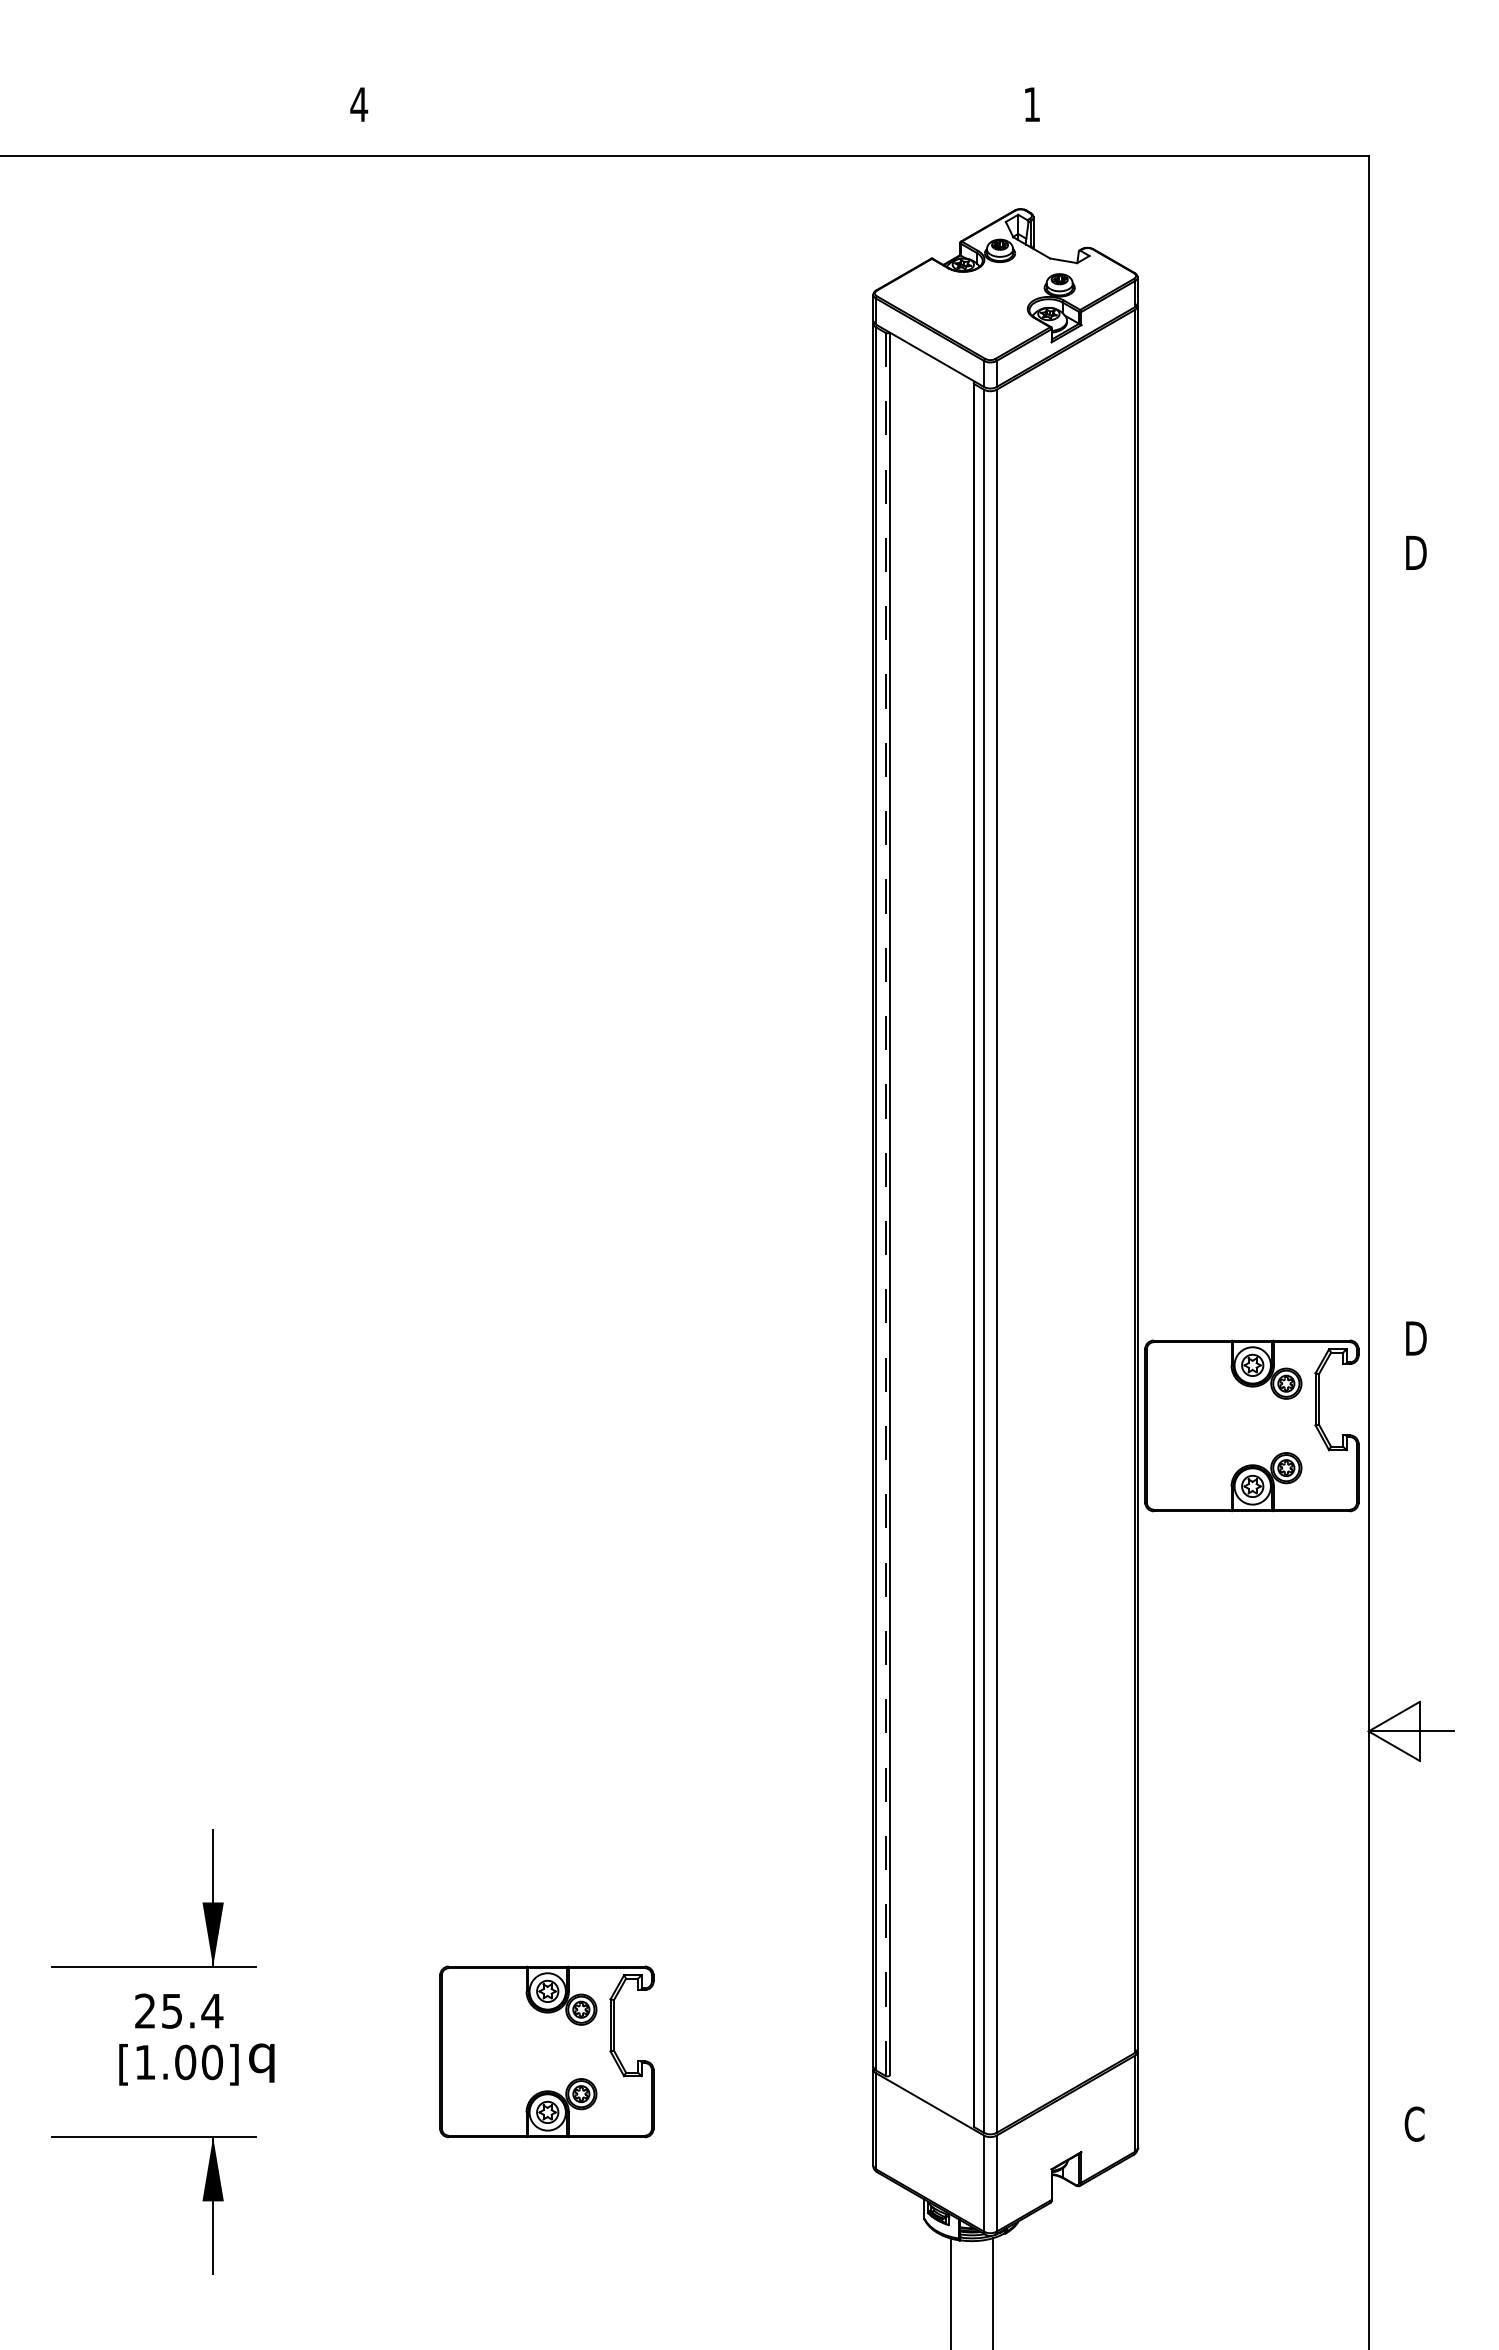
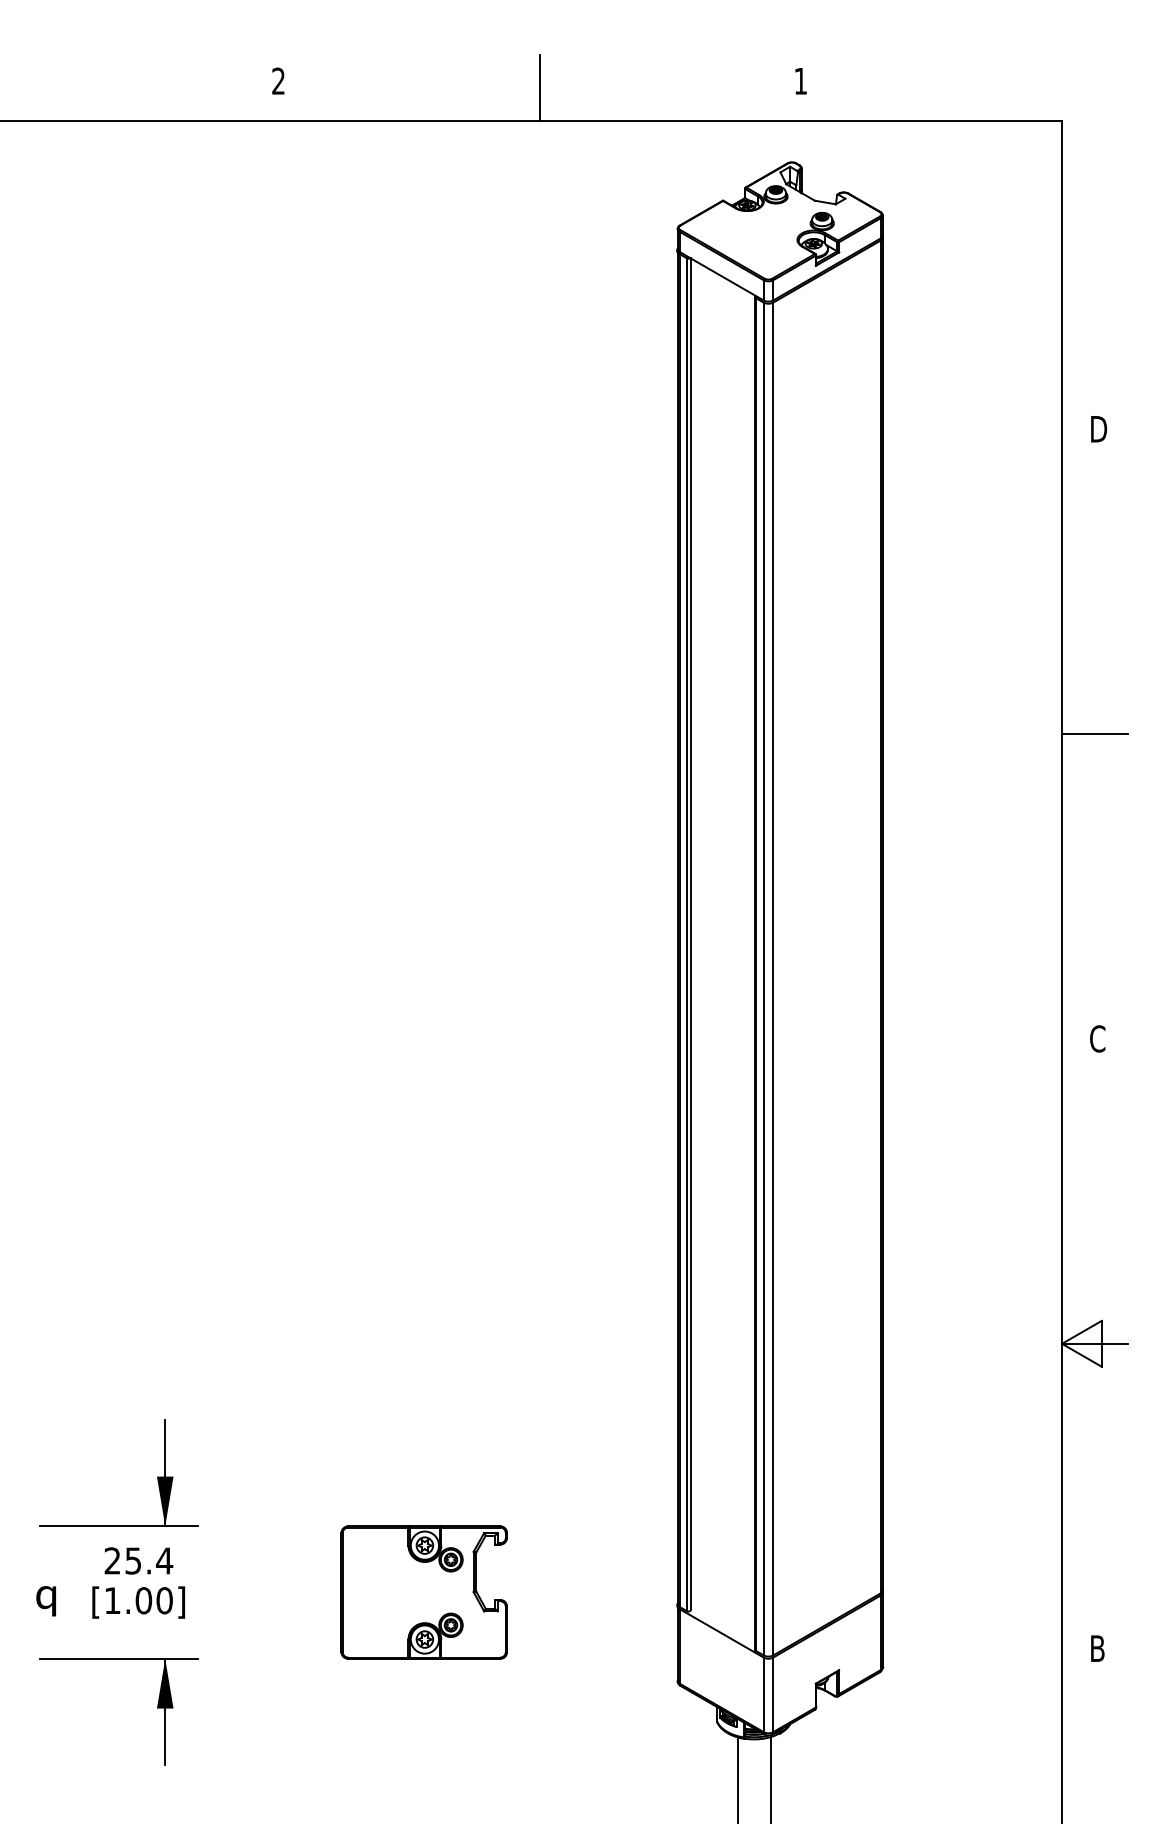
text: (359, 104) -> (278, 81), 4 -> 2
line: (695, 112) -> (539, 87), added
line: (1411, 945) -> (1095, 733), added
line: (885, 1204) -> (687, 934), dashed -> solid
text: (1415, 1338) -> (1098, 1038), D -> C
part: (1251, 1425) -> (971, 1106), removed
text: (261, 2062) -> (45, 1600), moved
text: (1414, 2123) -> (1097, 1648), C -> B

